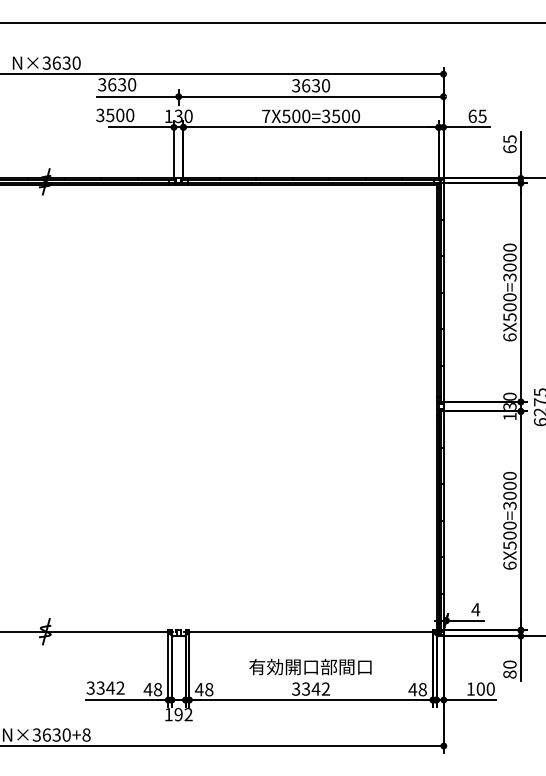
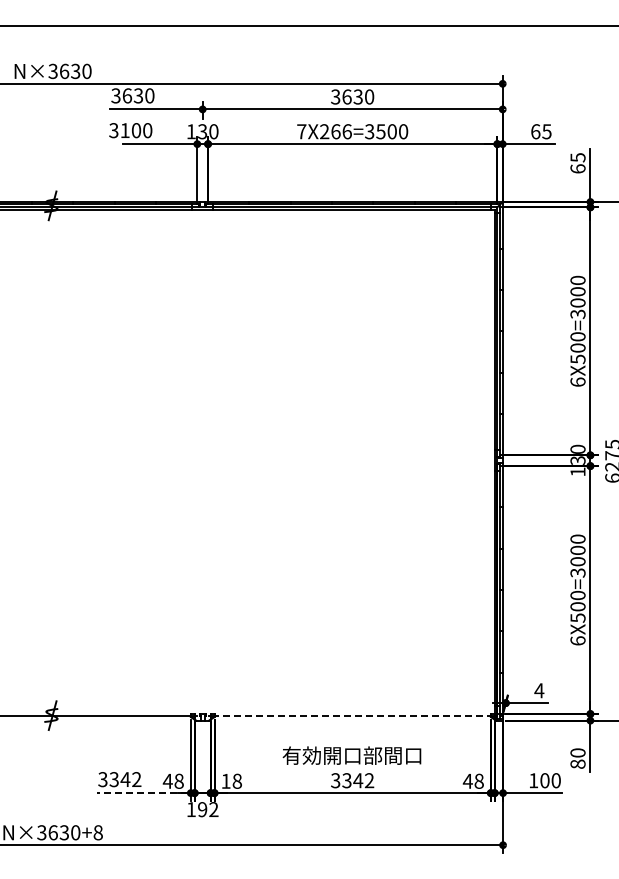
text: (109, 115) -> (124, 130), 3500 -> 3100
text: (295, 116) -> (335, 131), 7X500=3500 -> 7X266=3500
line: (310, 631) -> (352, 715), solid -> dashed
text: (199, 689) -> (226, 781), 48 -> 18
line: (125, 700) -> (142, 793), solid -> dashed

